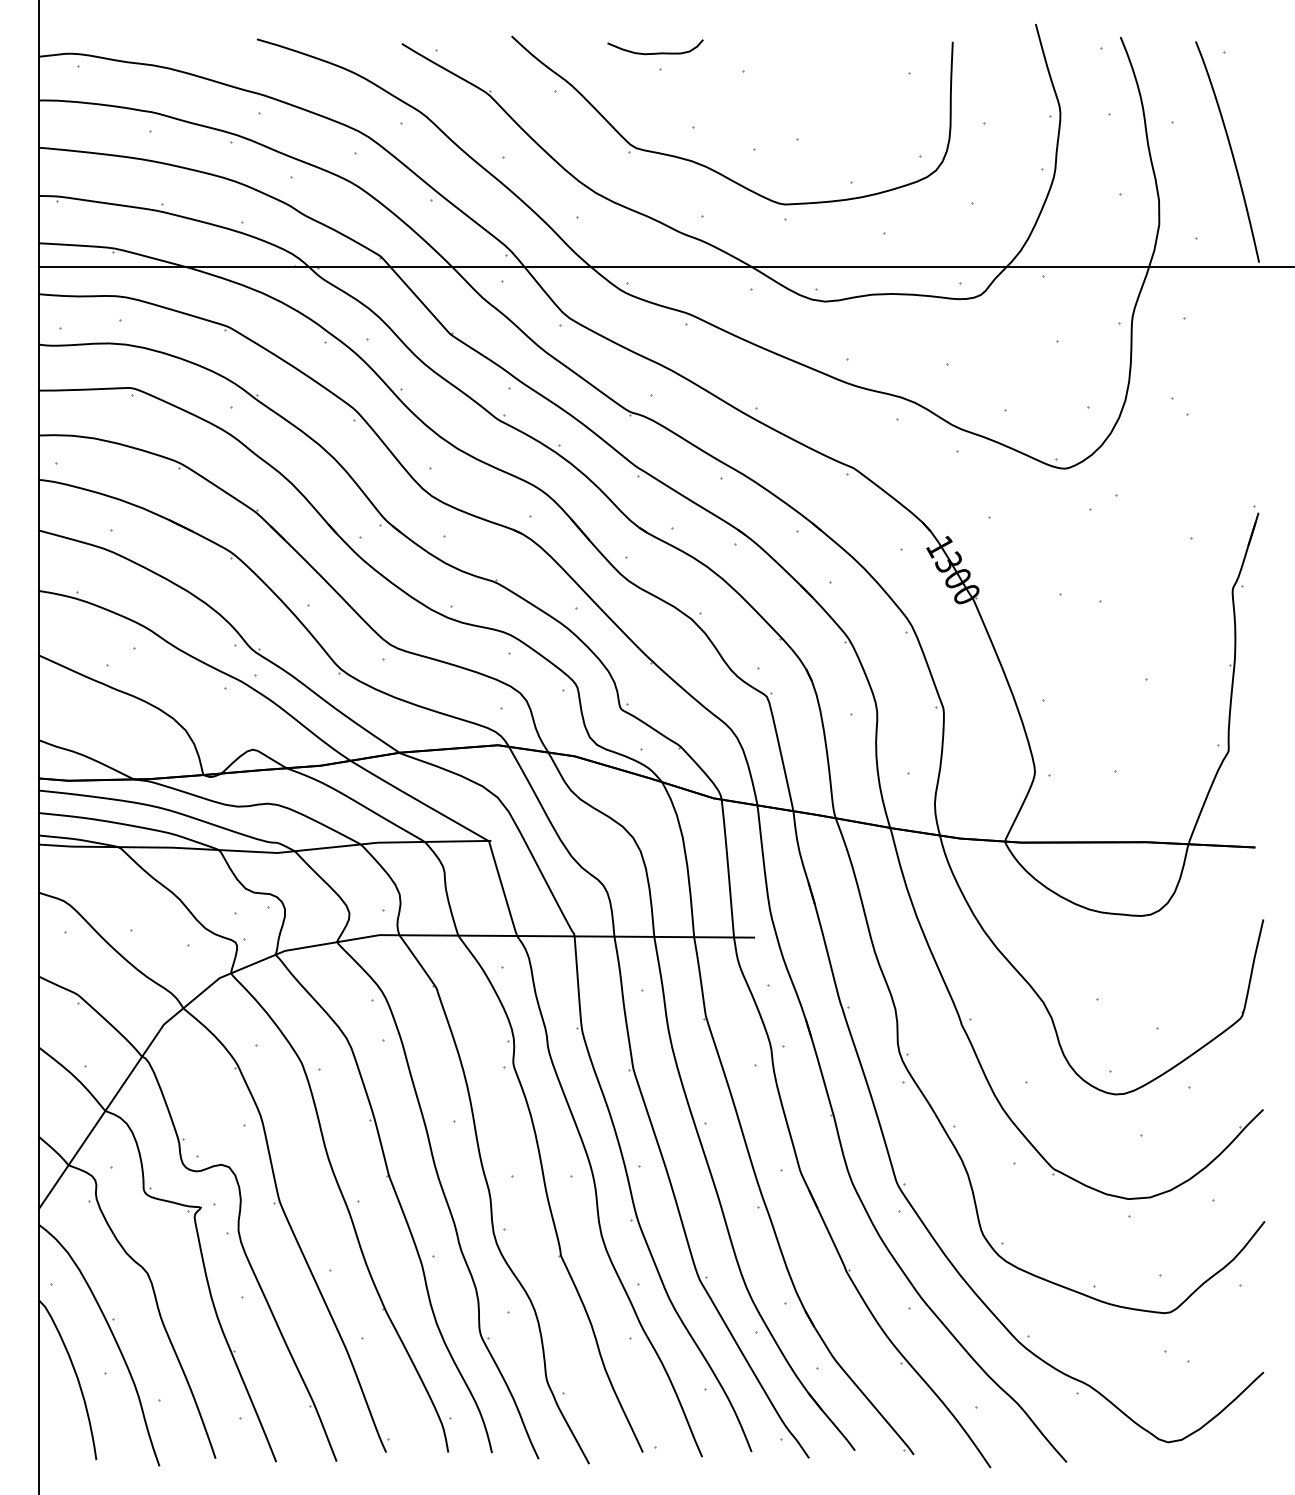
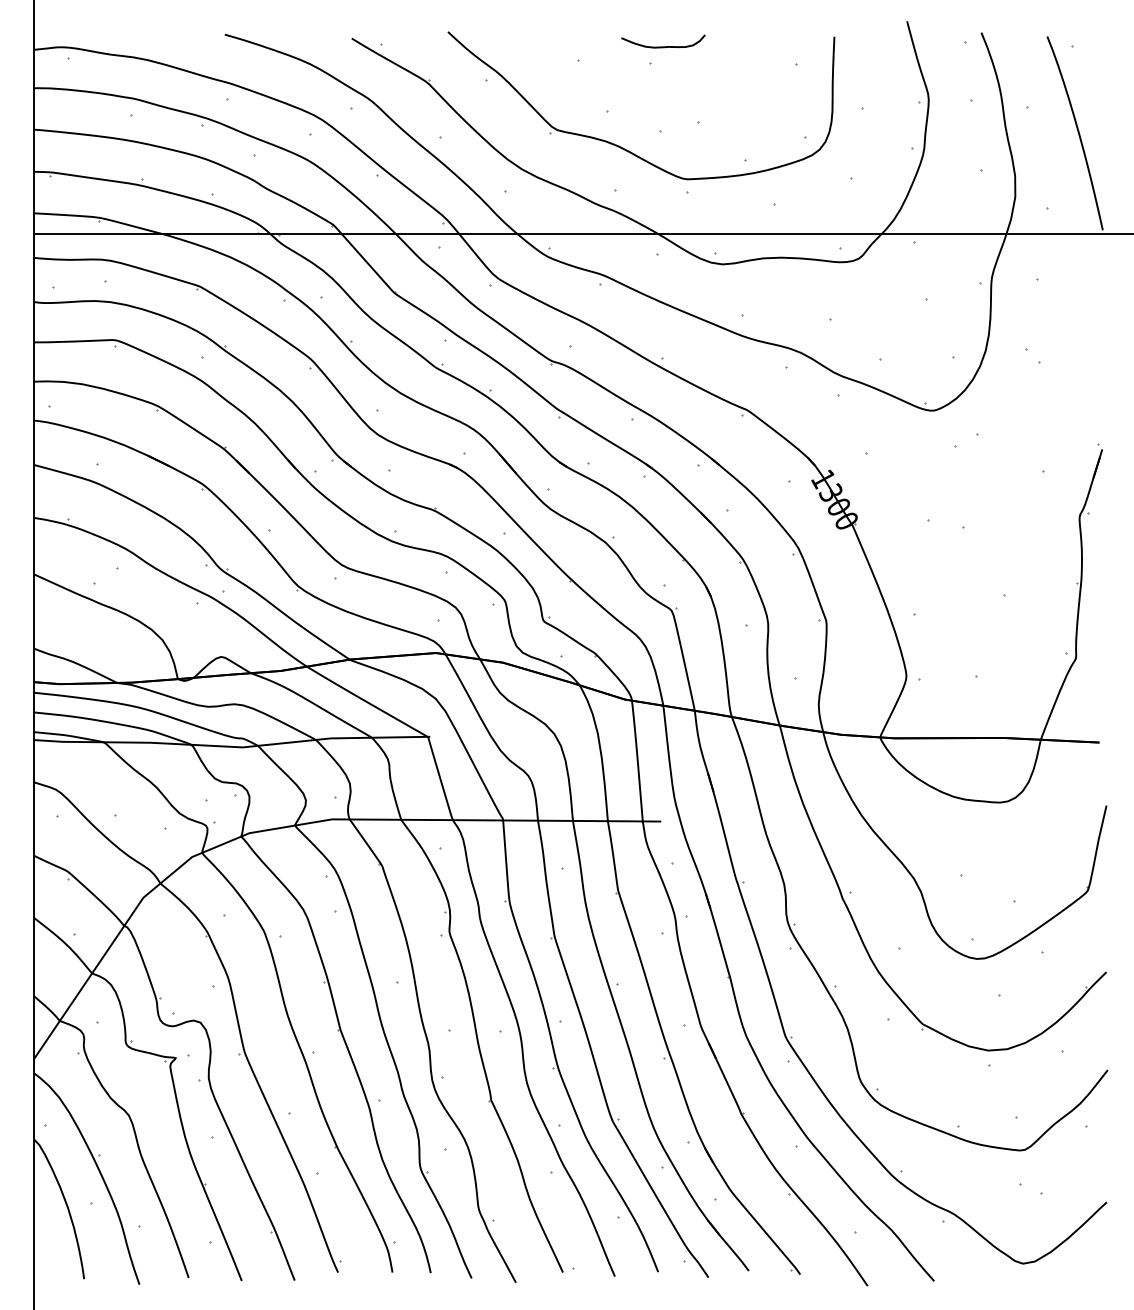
curve: (655, 52) -> (663, 46), moved

